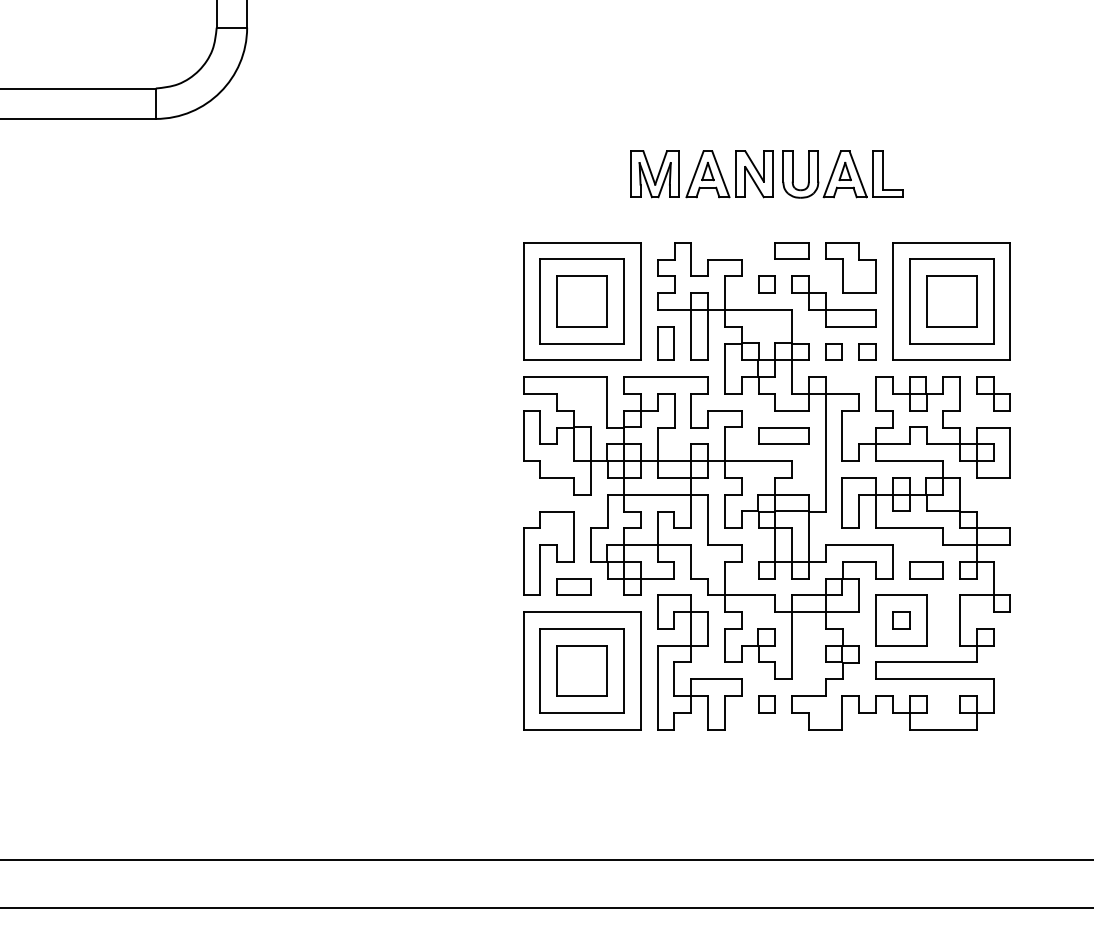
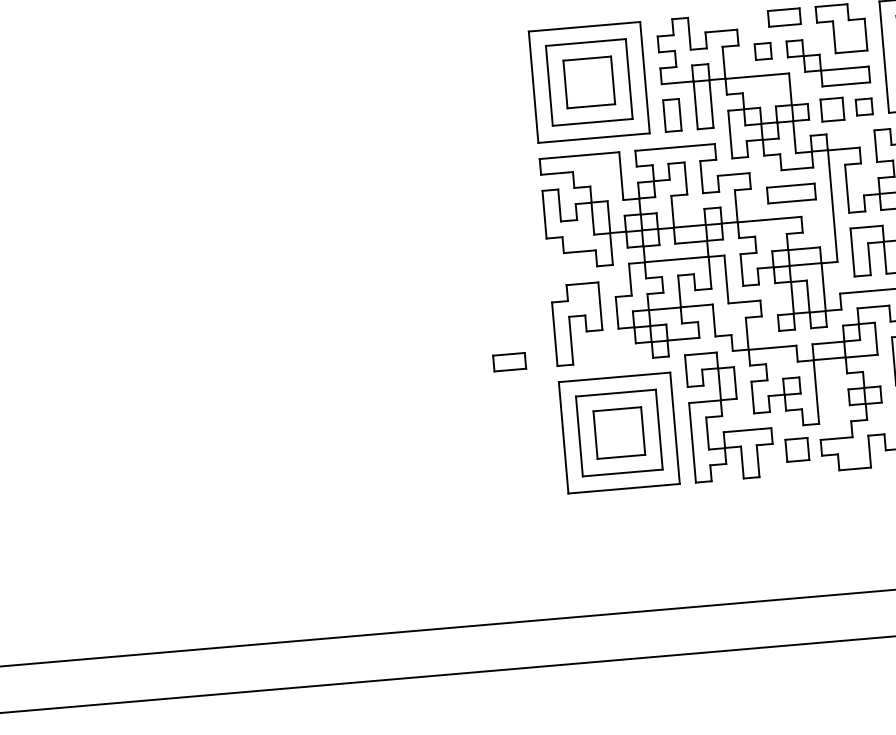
part: (833, 351) -> (831, 109), size x1.4
part: (573, 586) -> (509, 361), moved
part: (766, 704) -> (796, 449), size x1.4

